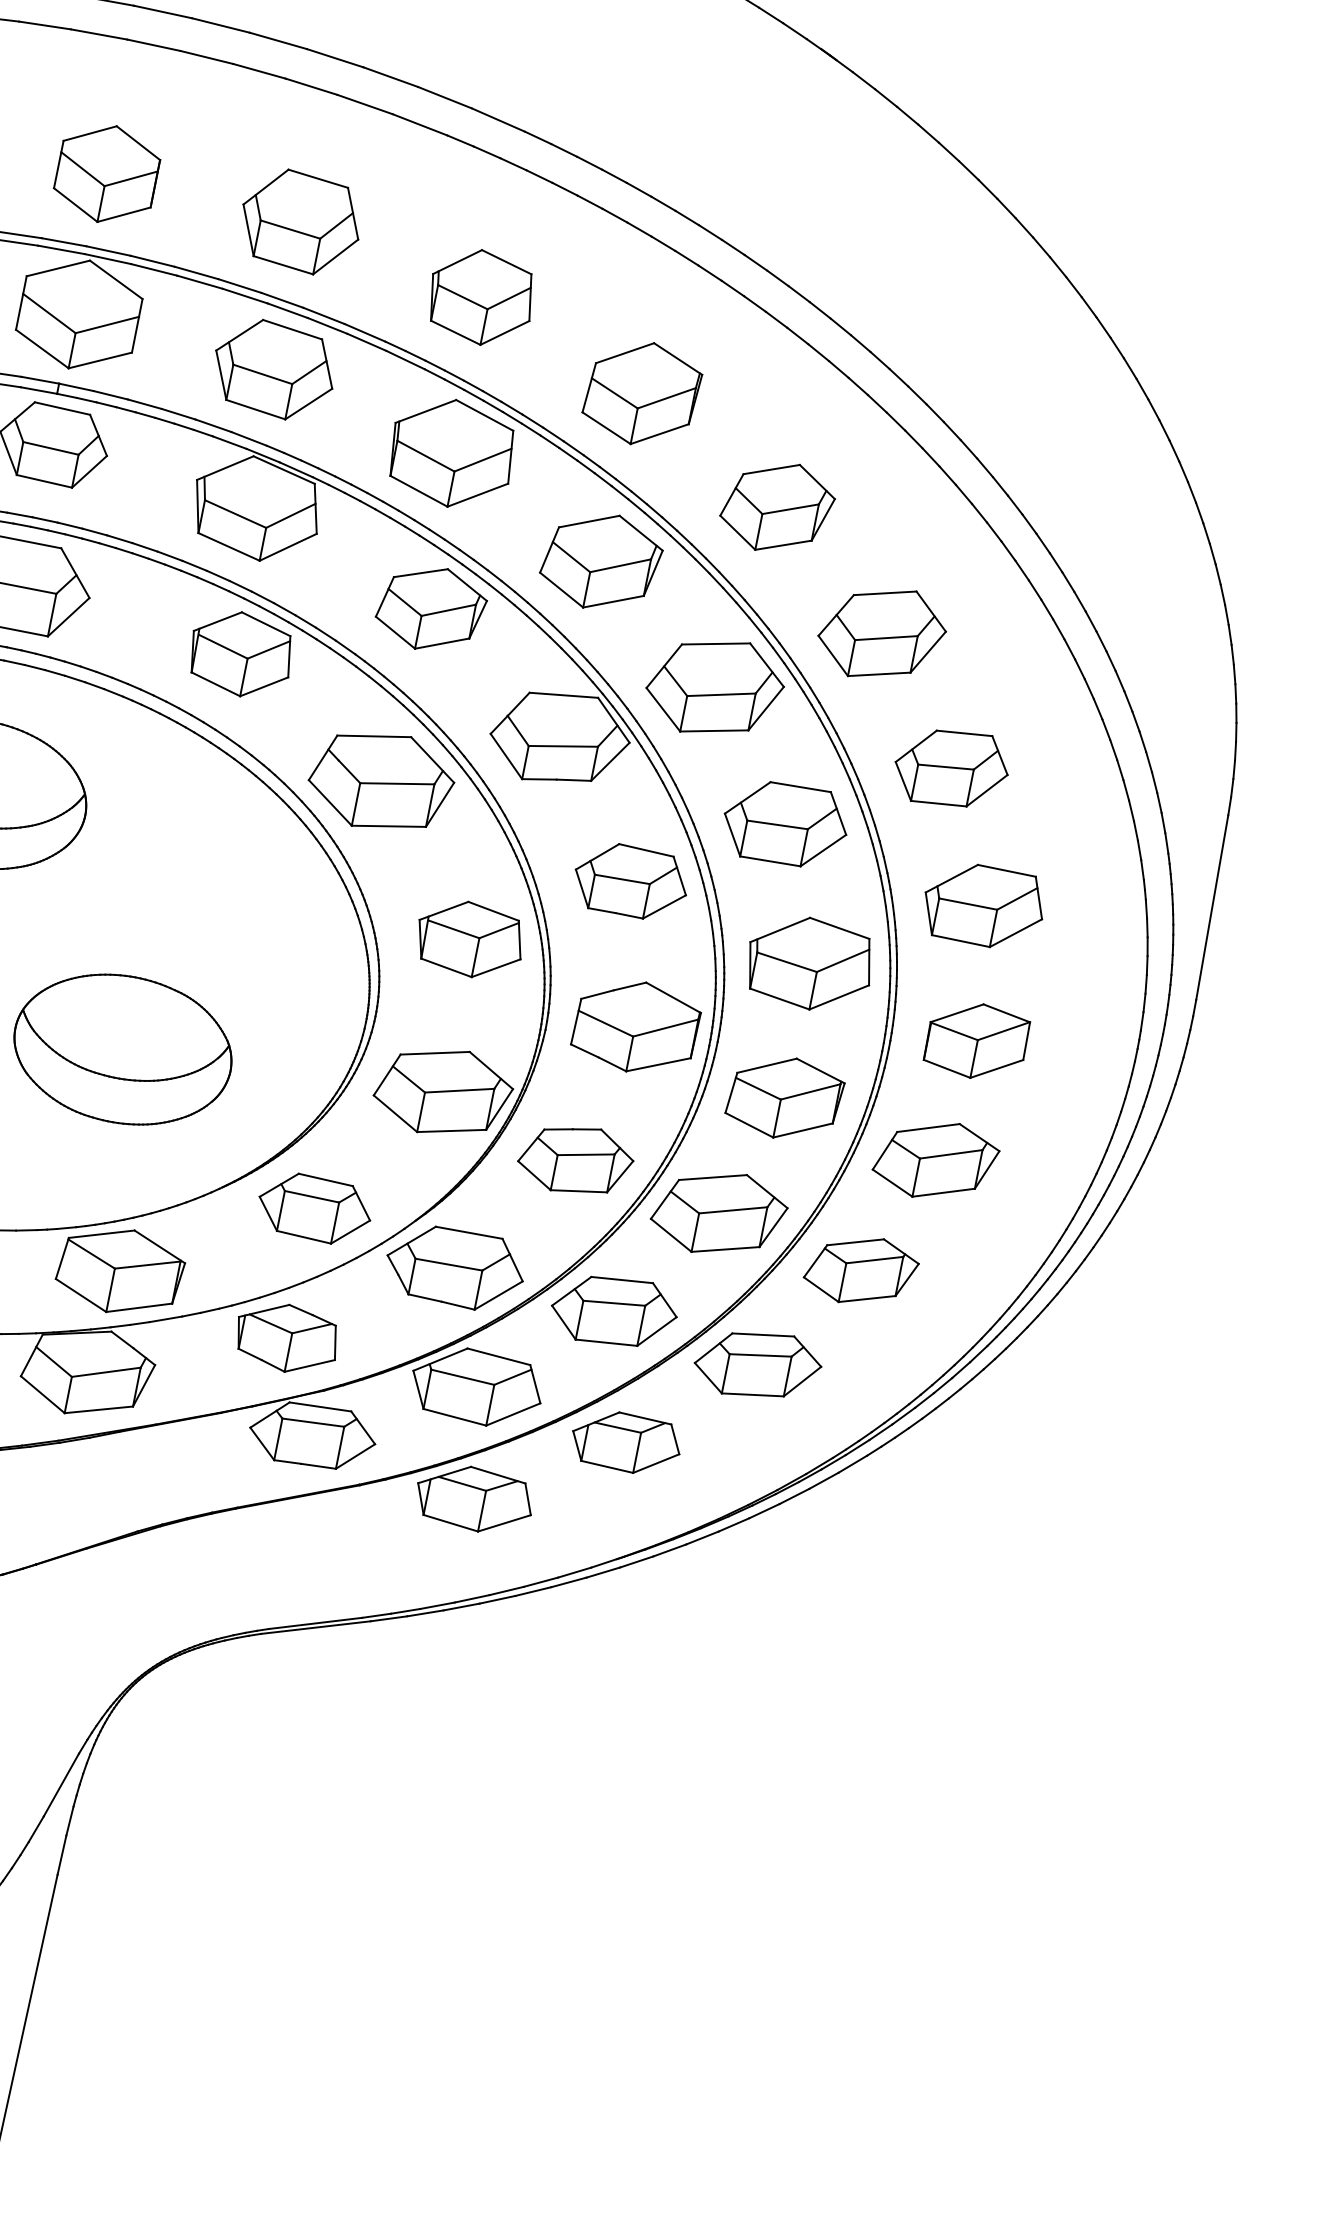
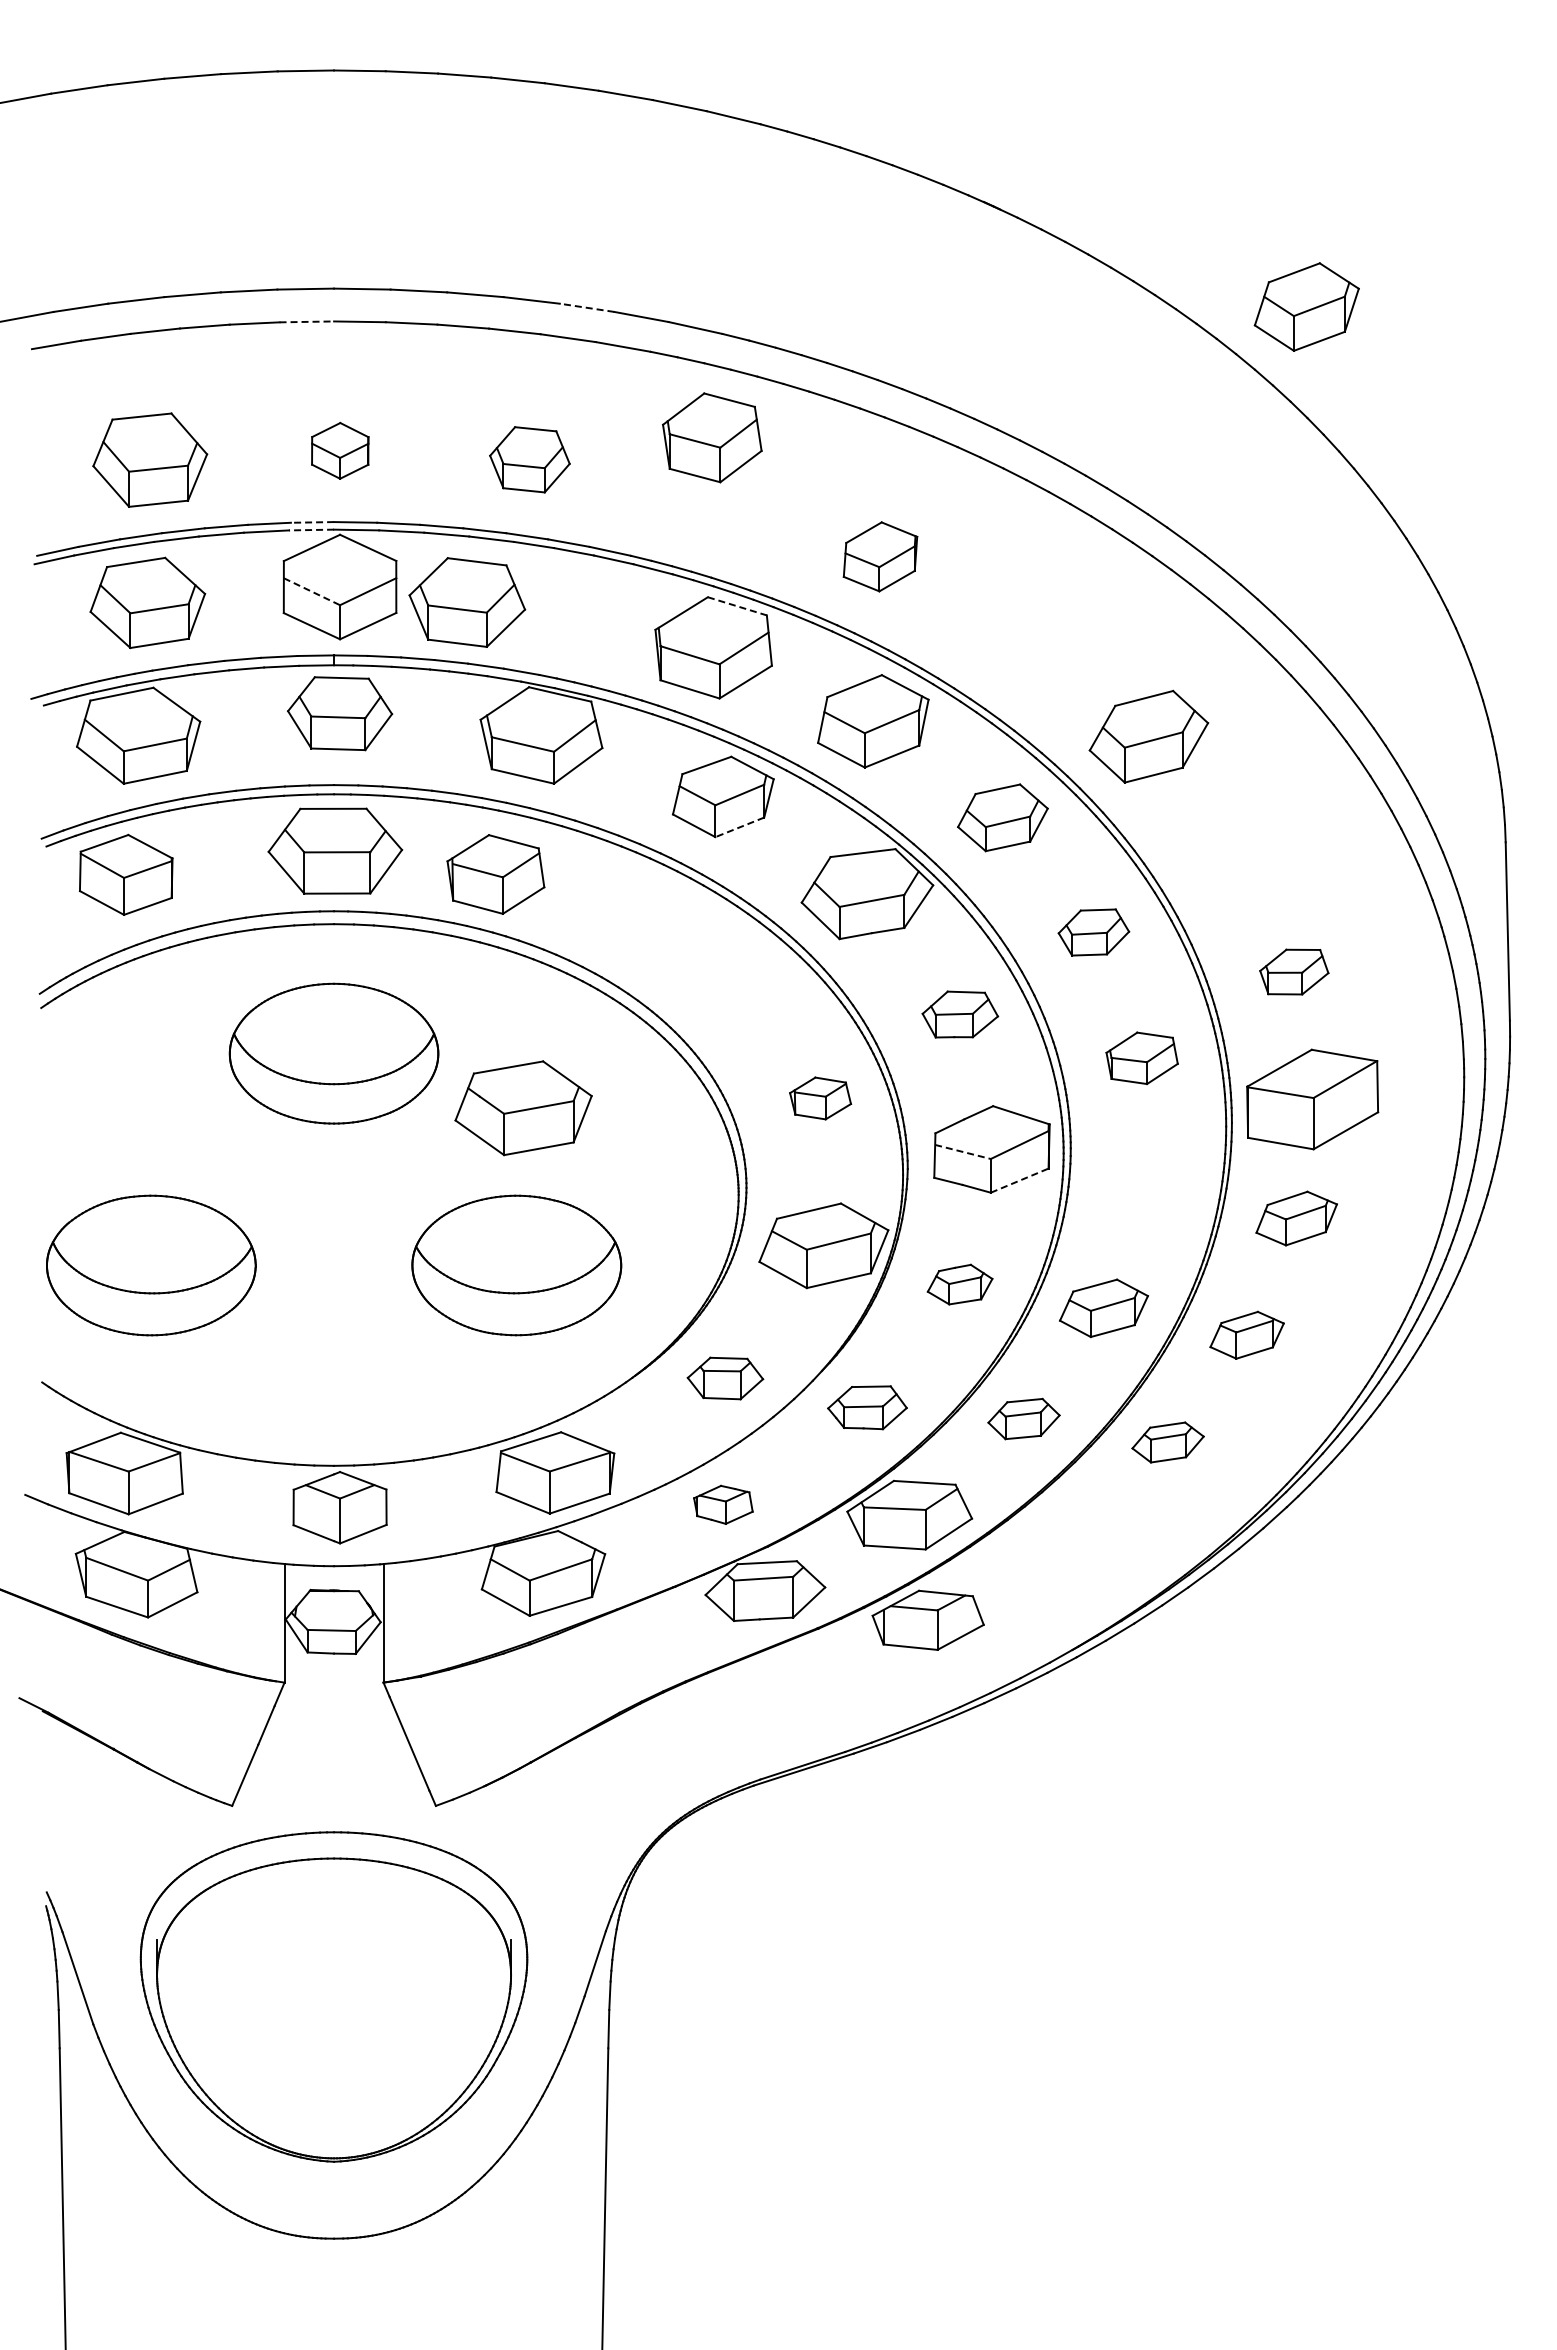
line: (99, 34) -> (307, 321), solid -> dashed
line: (391, 76) -> (587, 307), solid -> dashed
part: (107, 173) -> (340, 450), size x0.6
part: (300, 221) -> (529, 459), size x0.7
line: (64, 242) -> (312, 522), solid -> dashed
line: (61, 250) -> (311, 530), solid -> dashed
part: (481, 297) -> (712, 437), moved
line: (49, 313) -> (312, 591), solid -> dashed
part: (274, 369) -> (467, 602), moved
part: (642, 393) -> (880, 556), size x0.7
line: (484, 415) -> (737, 606), solid -> dashed
part: (777, 506) -> (1306, 306), moved
line: (441, 643) -> (739, 827), solid -> dashed
part: (240, 654) -> (495, 874), moved
part: (714, 687) -> (1002, 817), size x0.7
part: (951, 768) -> (1238, 849), removed
part: (381, 781) -> (523, 1108), moved
part: (785, 824) -> (1093, 932), size x0.6
part: (631, 881) -> (960, 1014), size x0.7
part: (984, 905) -> (1294, 971), size x0.6
part: (469, 939) -> (820, 1098), size x0.6
part: (808, 963) -> (1141, 1058), size x0.6
line: (606, 1023) -> (963, 1151), solid -> dashed
part: (976, 1040) -> (1312, 1099), size x1.4
line: (659, 1064) -> (1020, 1180), solid -> dashed
part: (784, 1098) -> (1143, 1188), removed
part: (575, 1159) -> (959, 1284), size x0.6
part: (935, 1160) -> (1296, 1218), size x0.7
part: (314, 1208) -> (725, 1378), size x0.7
part: (718, 1213) -> (1103, 1308), size x0.7
part: (455, 1267) -> (867, 1407), size x0.6
part: (860, 1269) -> (1246, 1334), size x0.7
part: (613, 1310) -> (1023, 1418), size x0.6
part: (287, 1338) -> (723, 1504), size x0.6
part: (757, 1364) -> (1167, 1442), size x0.6
part: (626, 1442) -> (1059, 1539), removed

